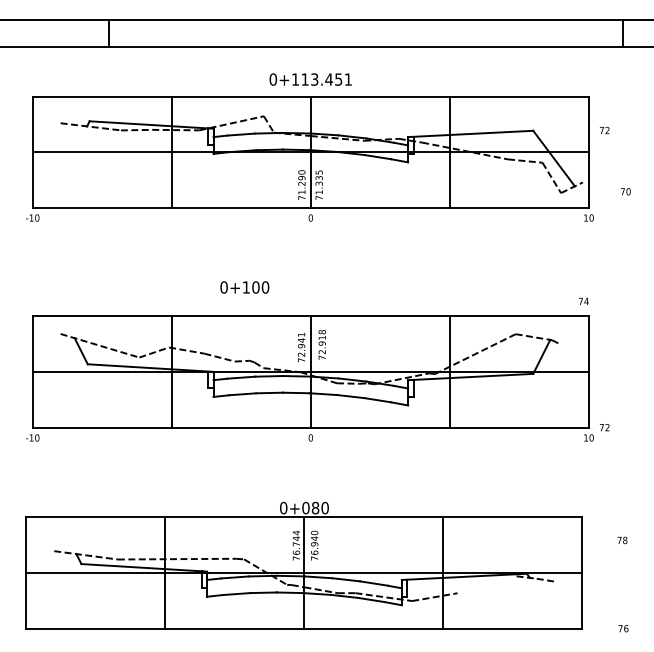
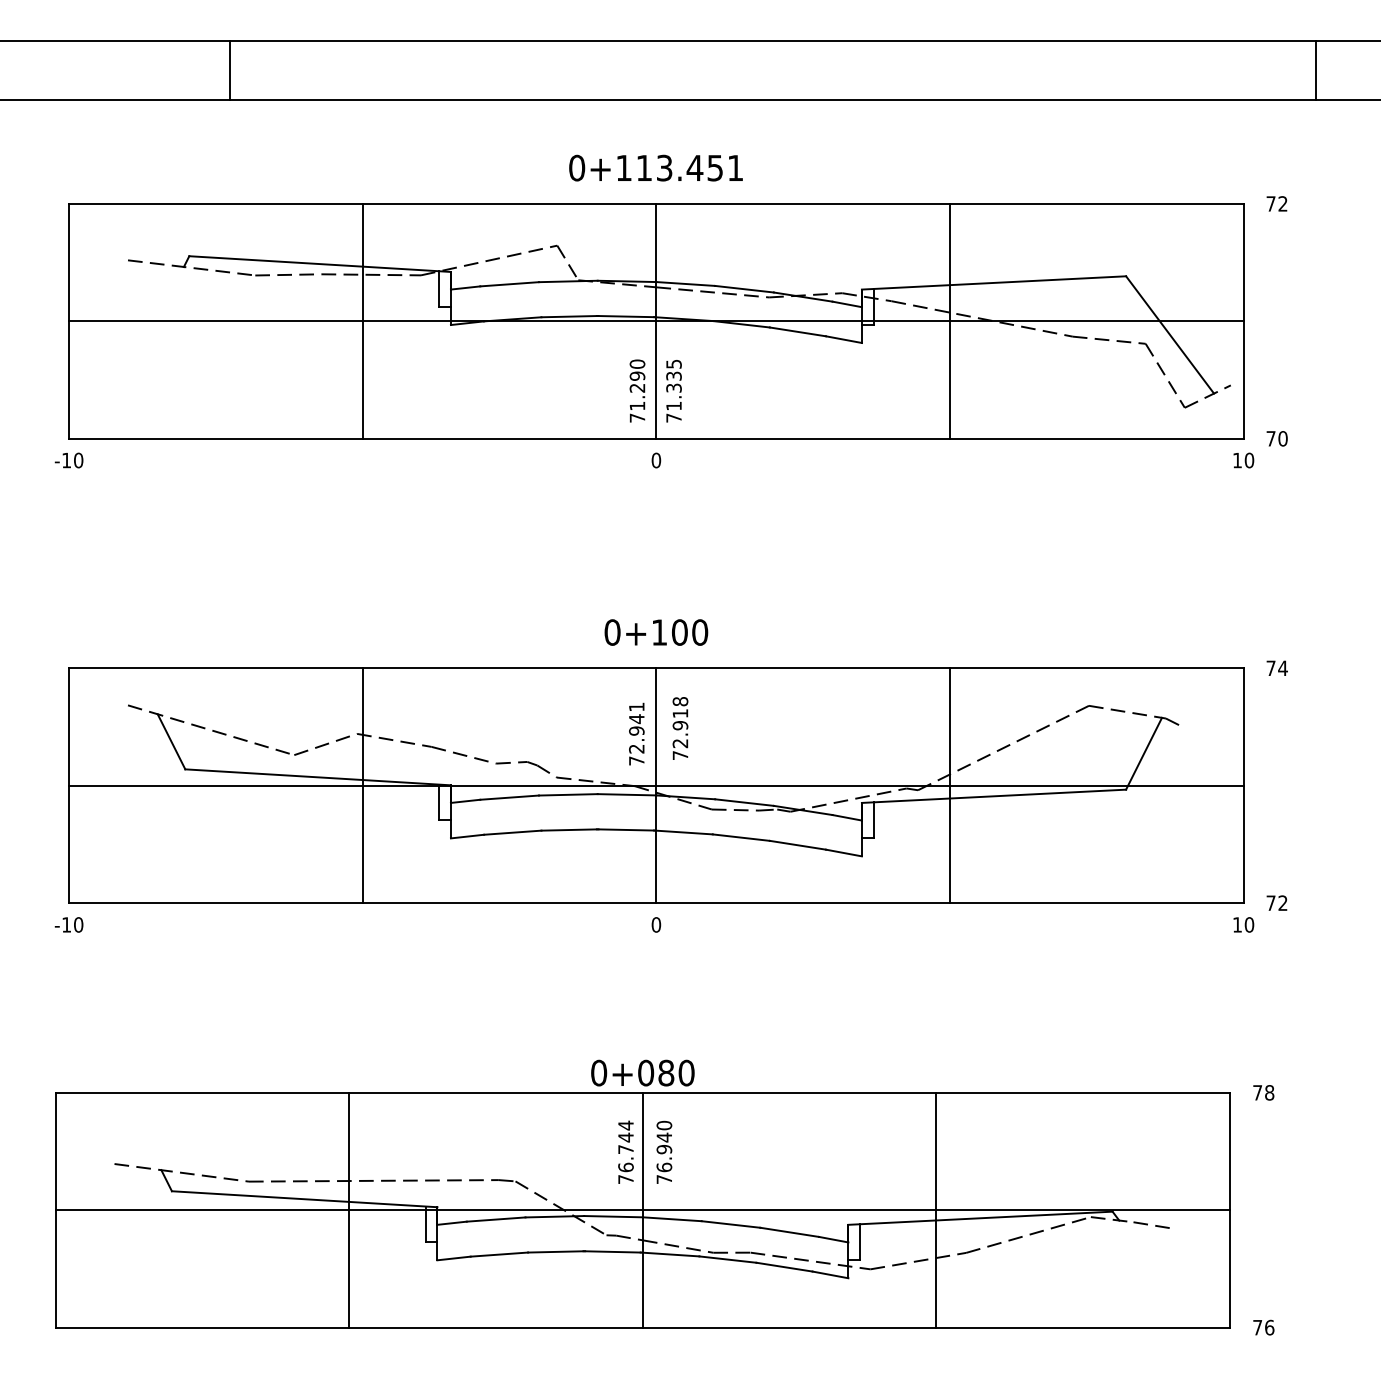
text: (604, 130) -> (1276, 203), moved
text: (625, 191) -> (1276, 438), moved
text: (244, 287) -> (655, 632), moved
text: (583, 300) -> (1276, 666), moved
text: (622, 540) -> (1263, 1092), moved
line: (486, 584) -> (1027, 1234), added
text: (623, 628) -> (1263, 1327), moved

